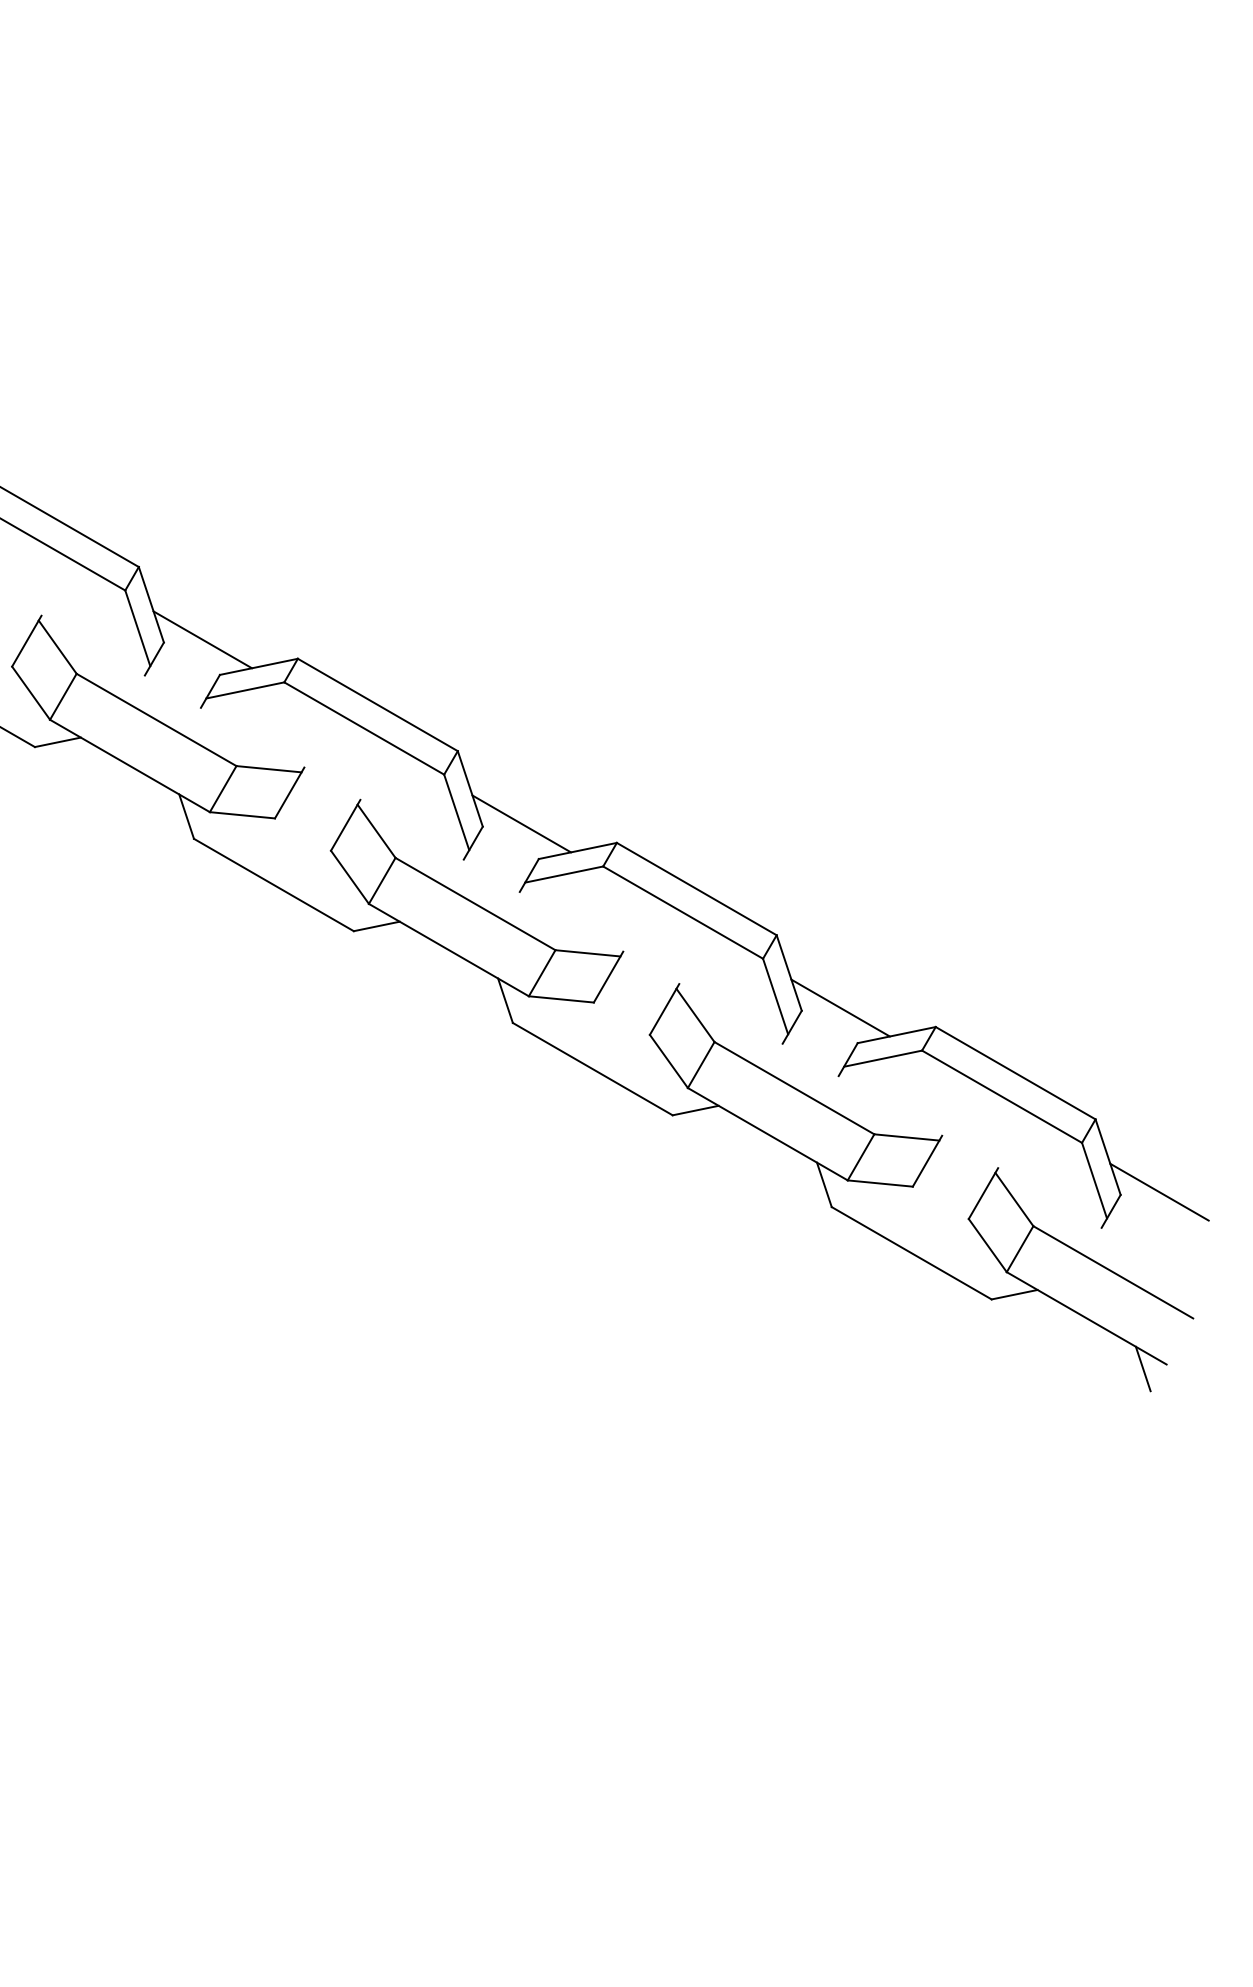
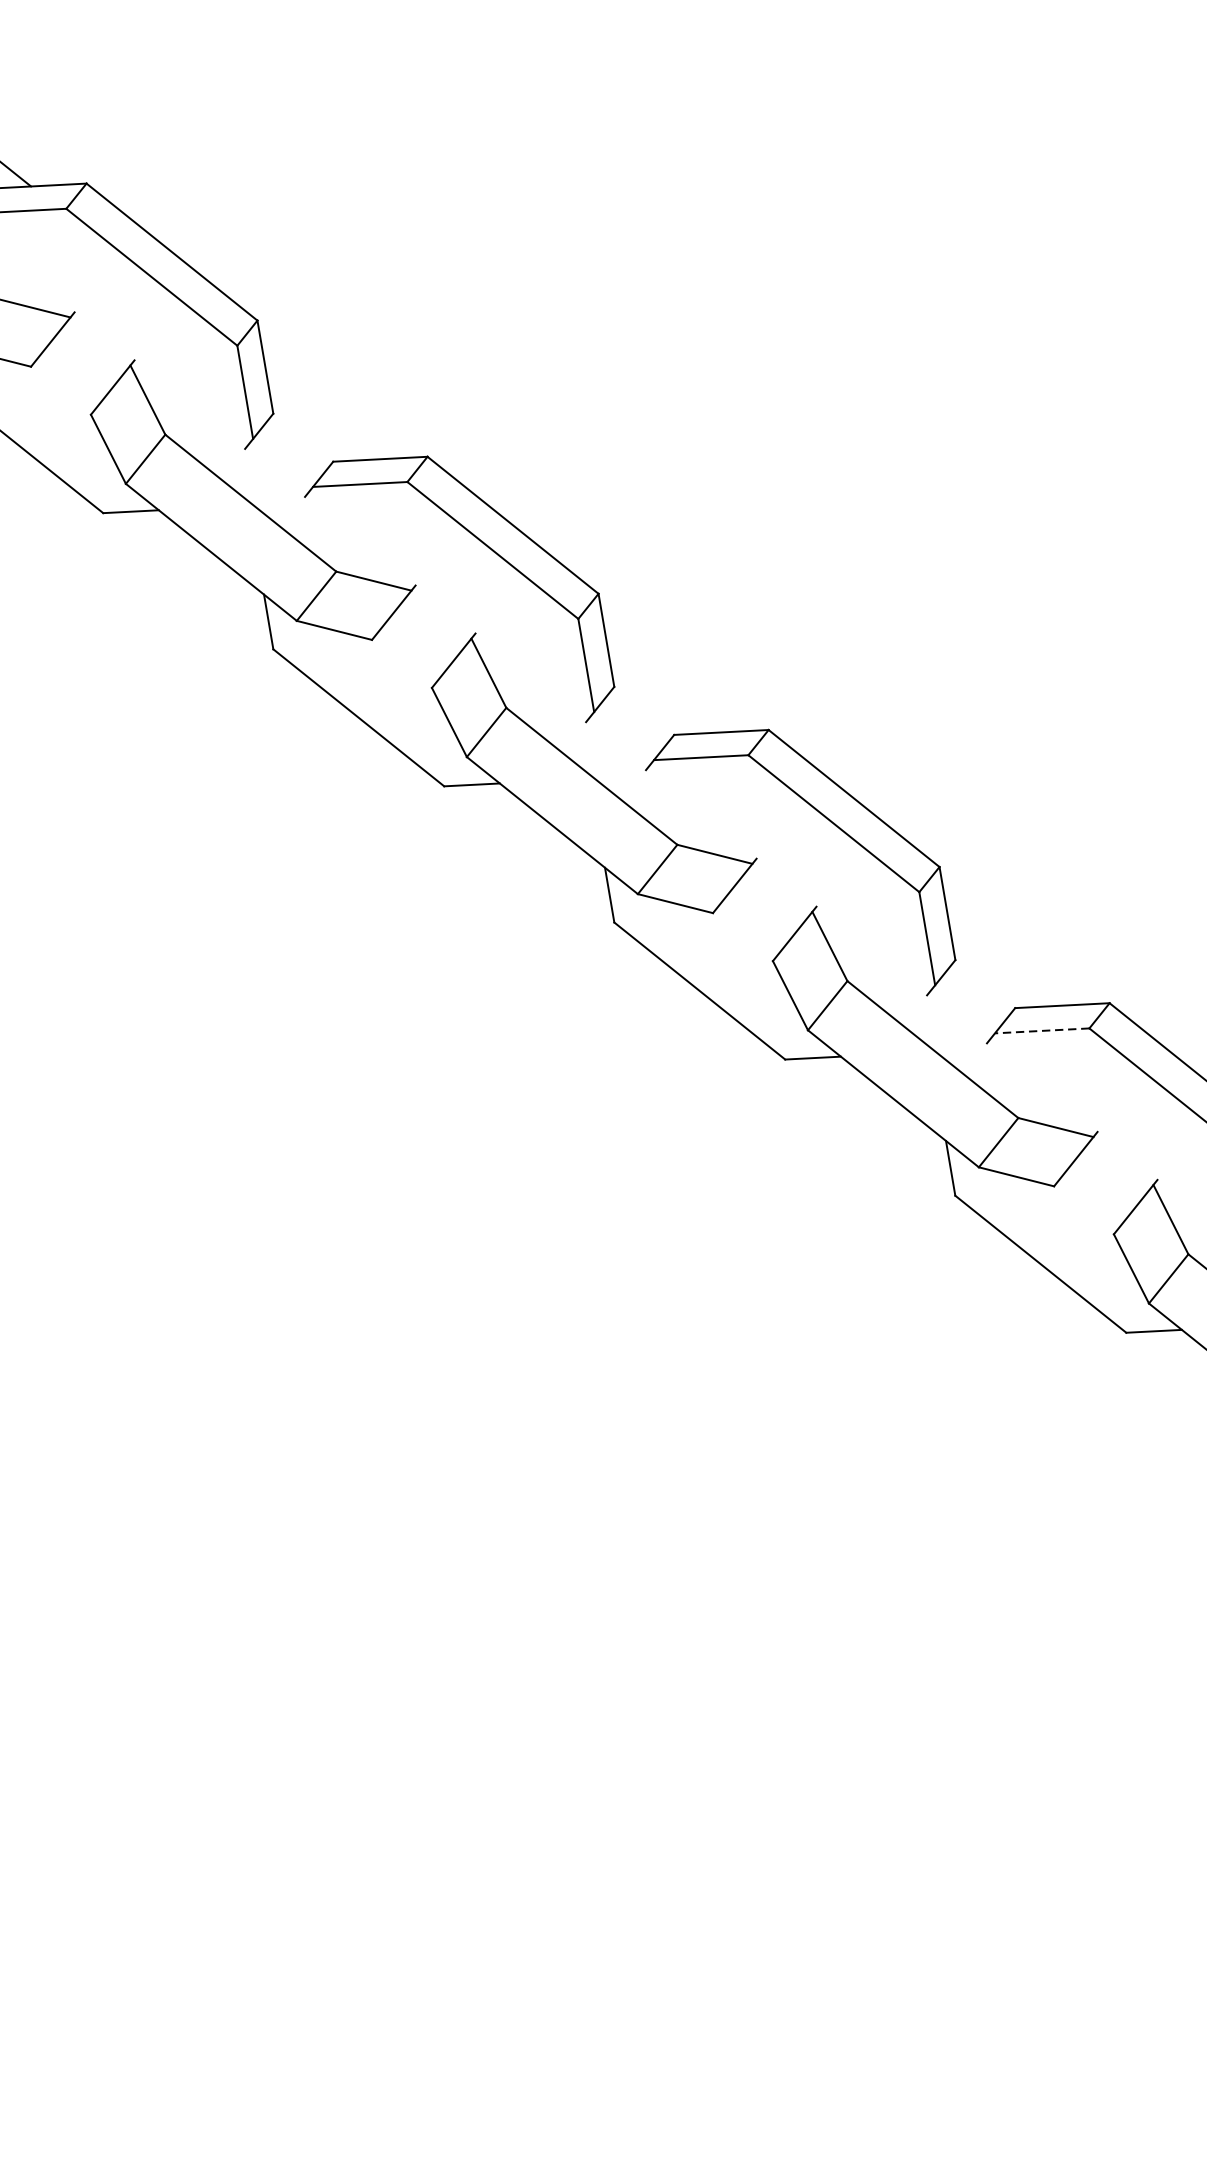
line: (202, 639) -> (319, 417), removed
line: (521, 823) -> (660, 690), removed
line: (840, 1007) -> (1001, 963), removed
line: (883, 1058) -> (1042, 1030), solid -> dashed

